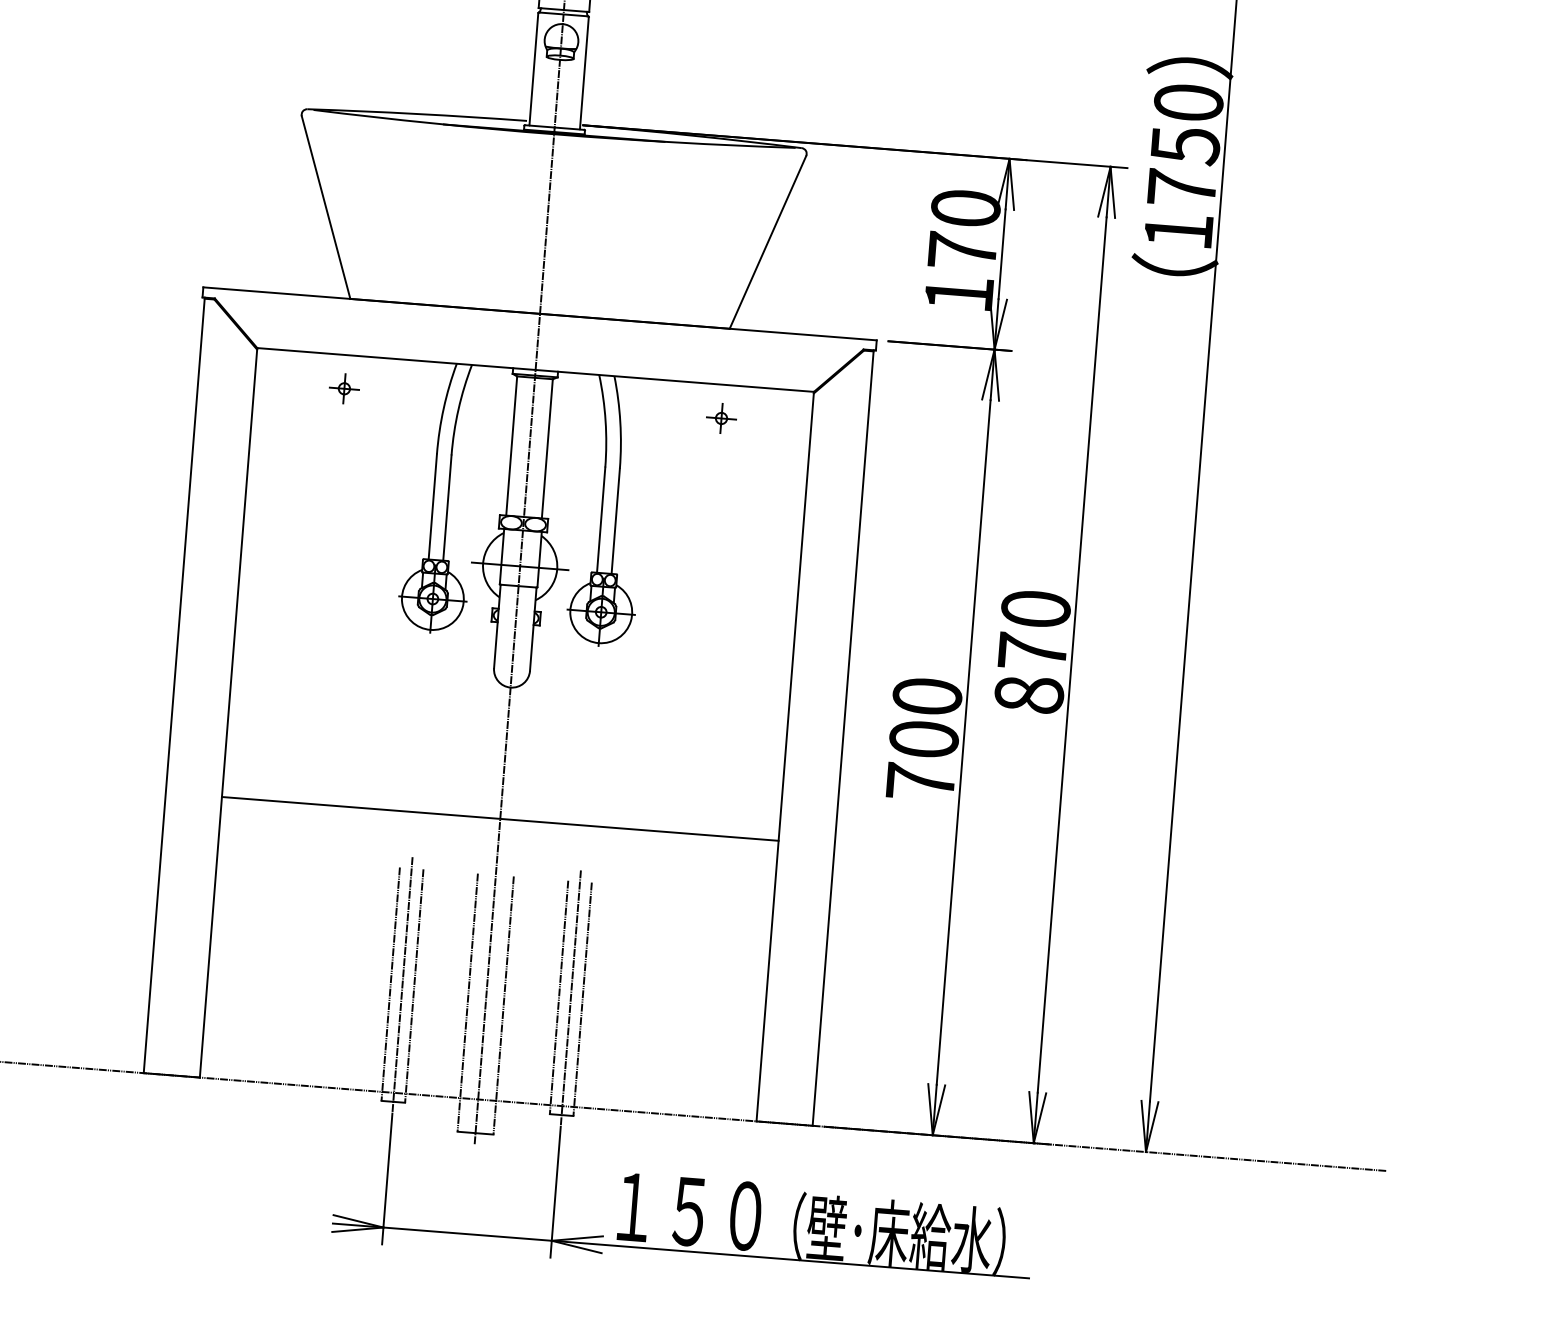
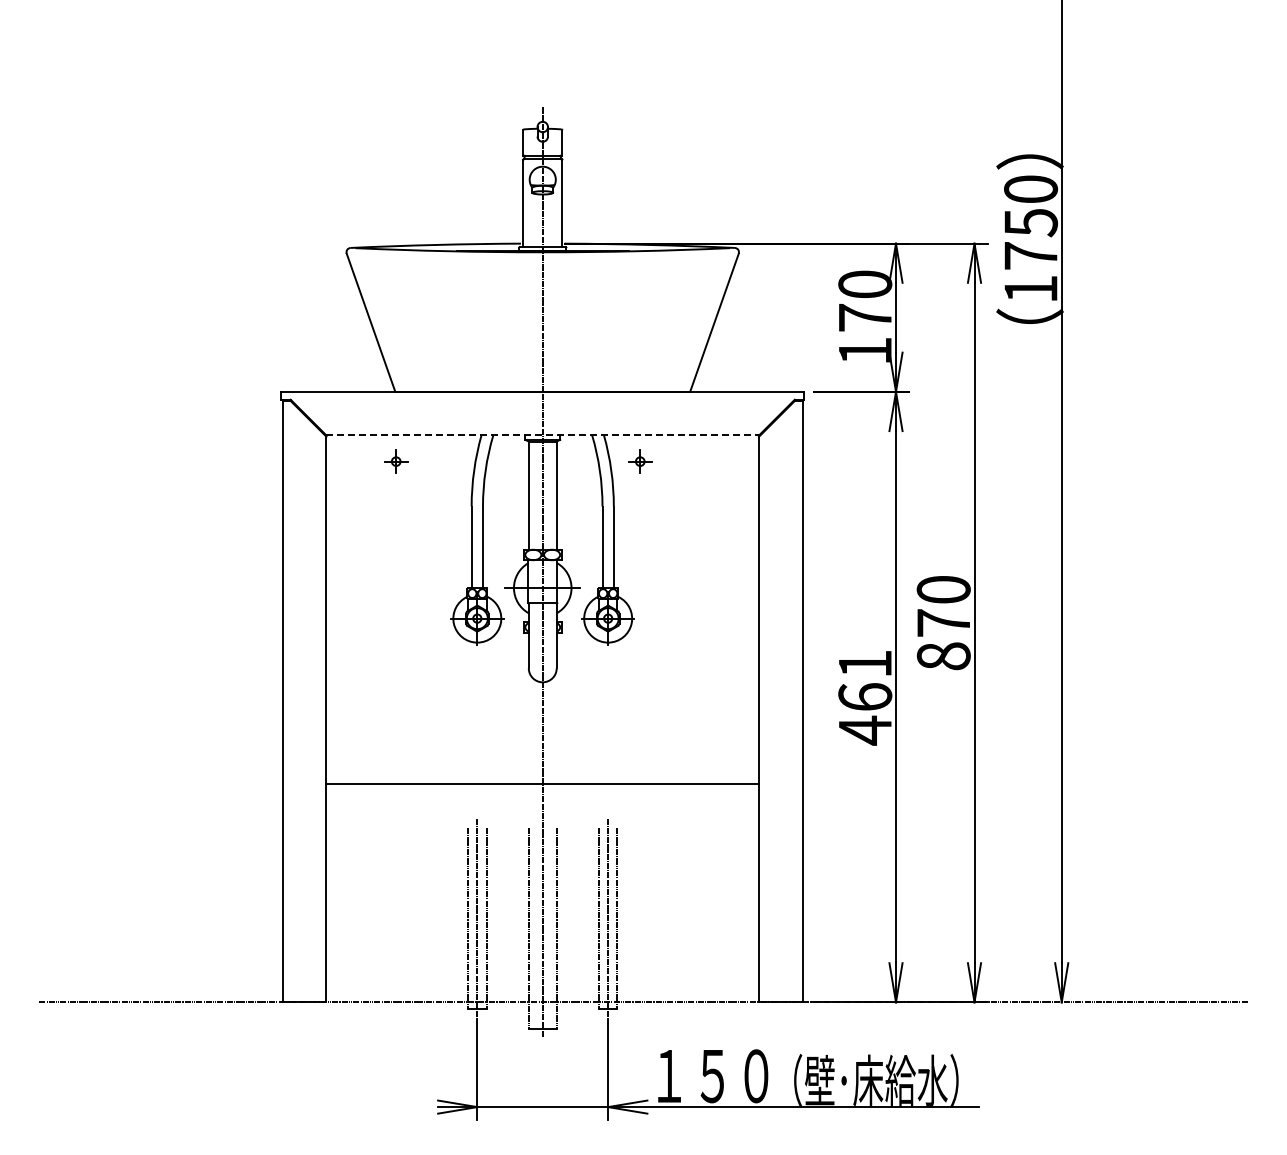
line: (536, 370) -> (543, 435), solid -> dashed
part: (721, 418) -> (640, 461), moved
text: (924, 739) -> (865, 697), 700 -> 461

